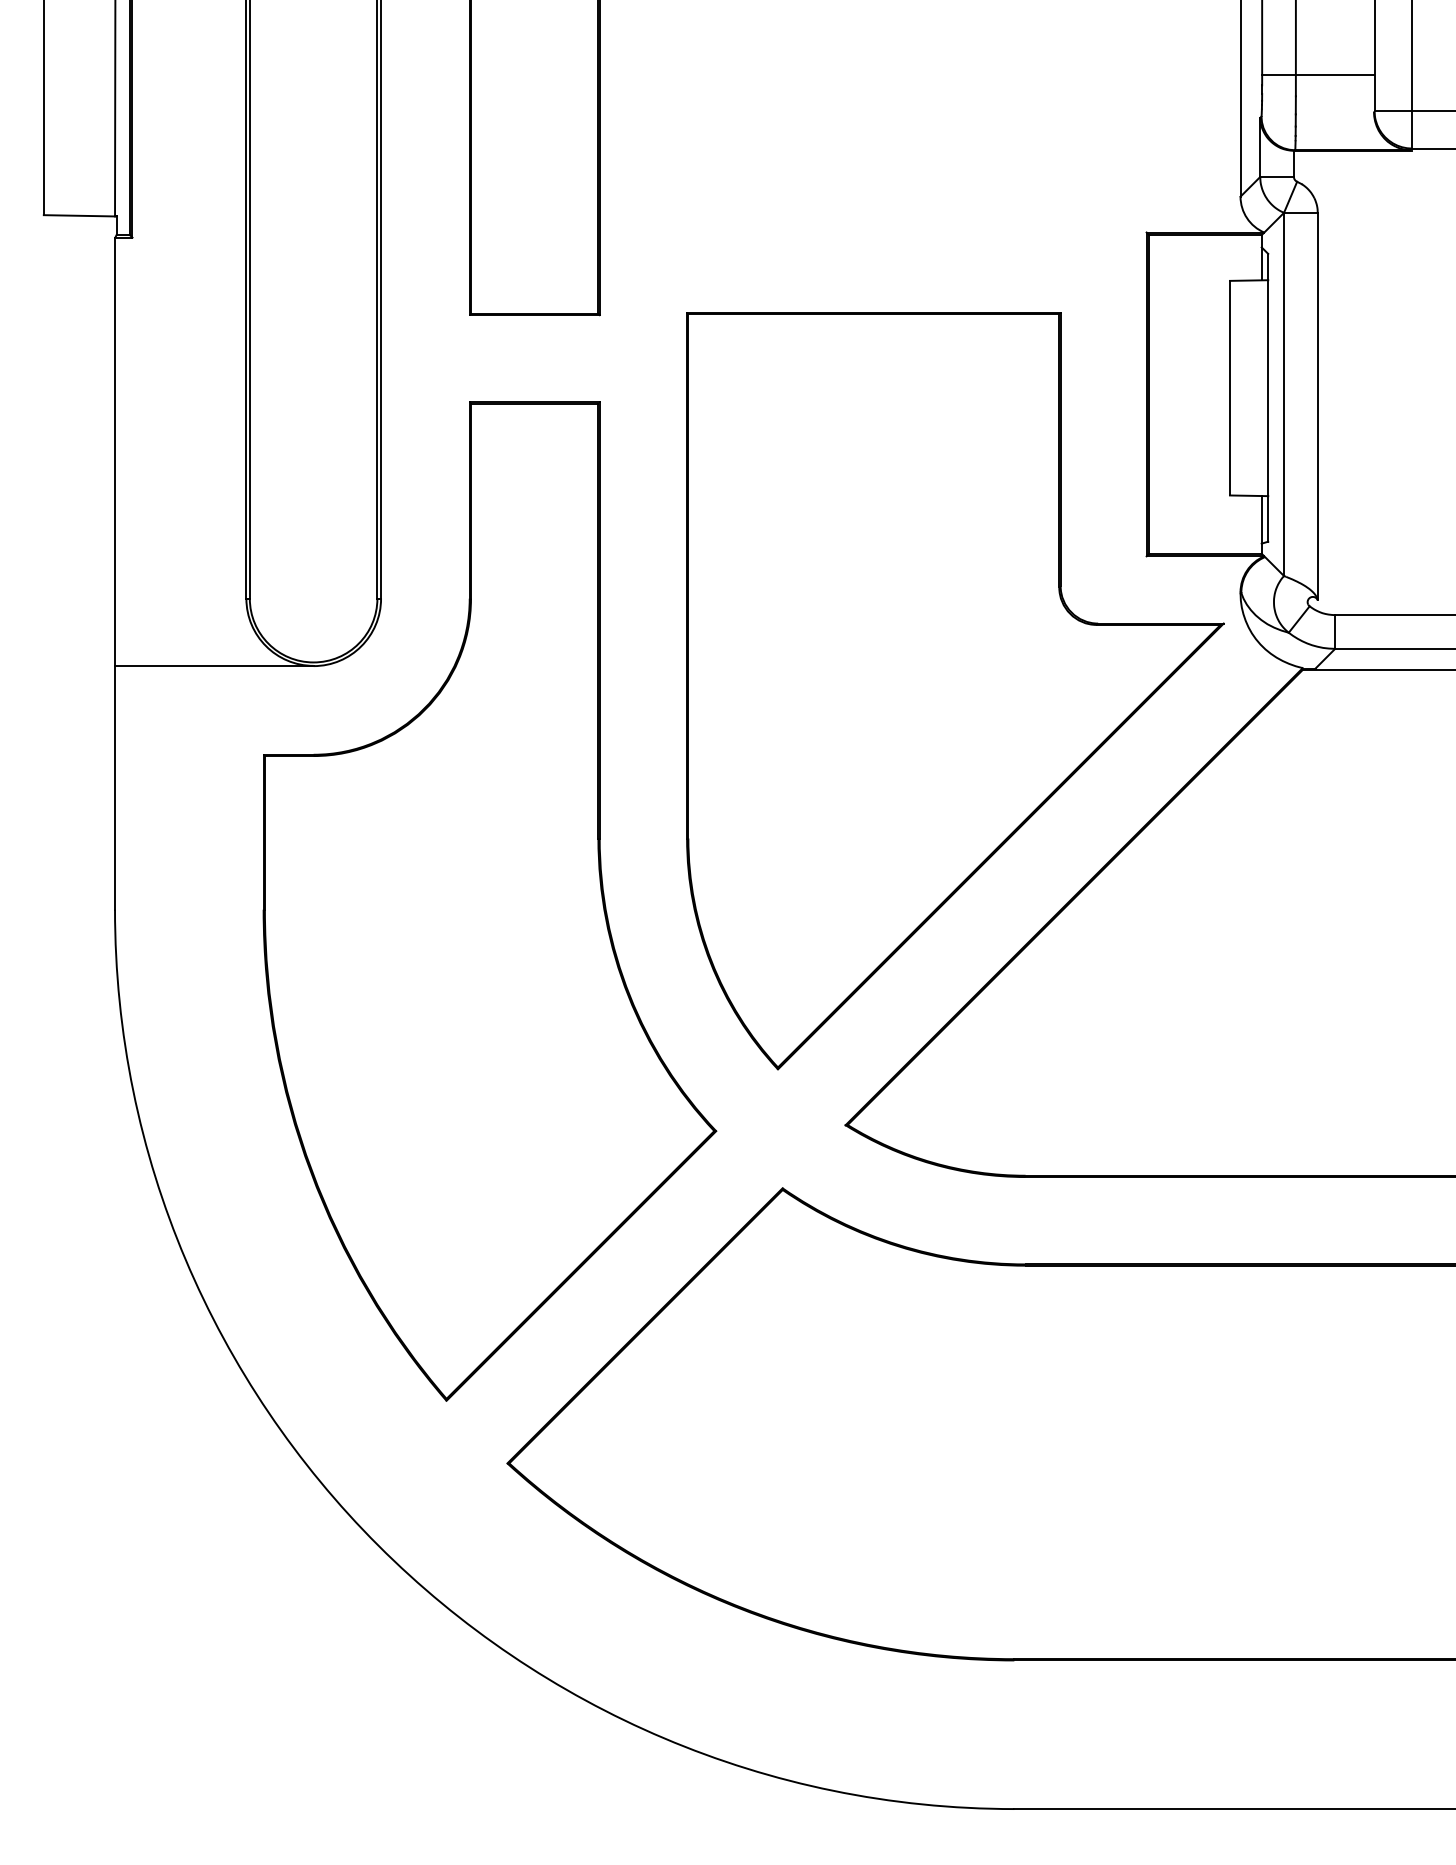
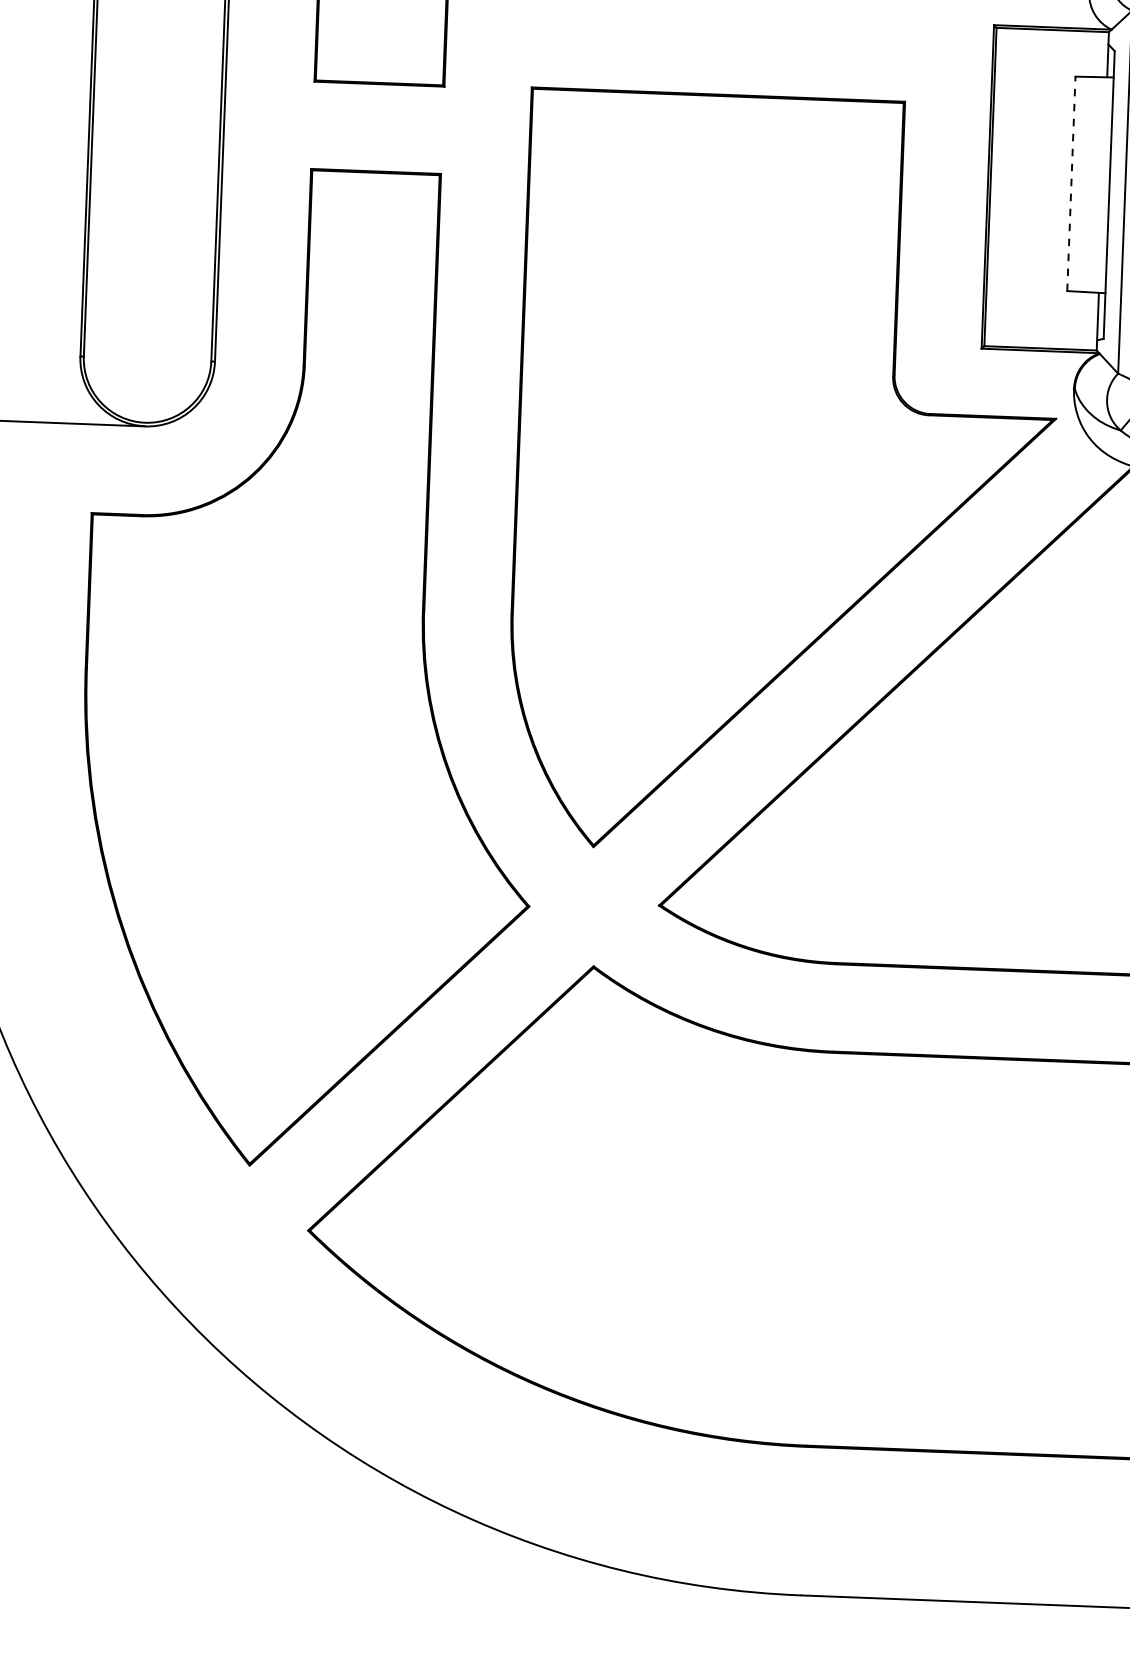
line: (1230, 387) -> (1071, 183), solid -> dashed

